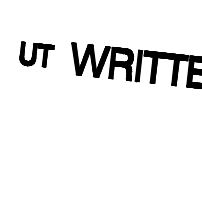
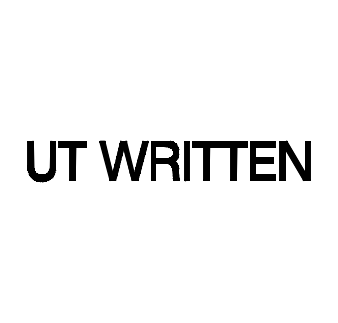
part: (36, 55) -> (56, 161), size x1.43

